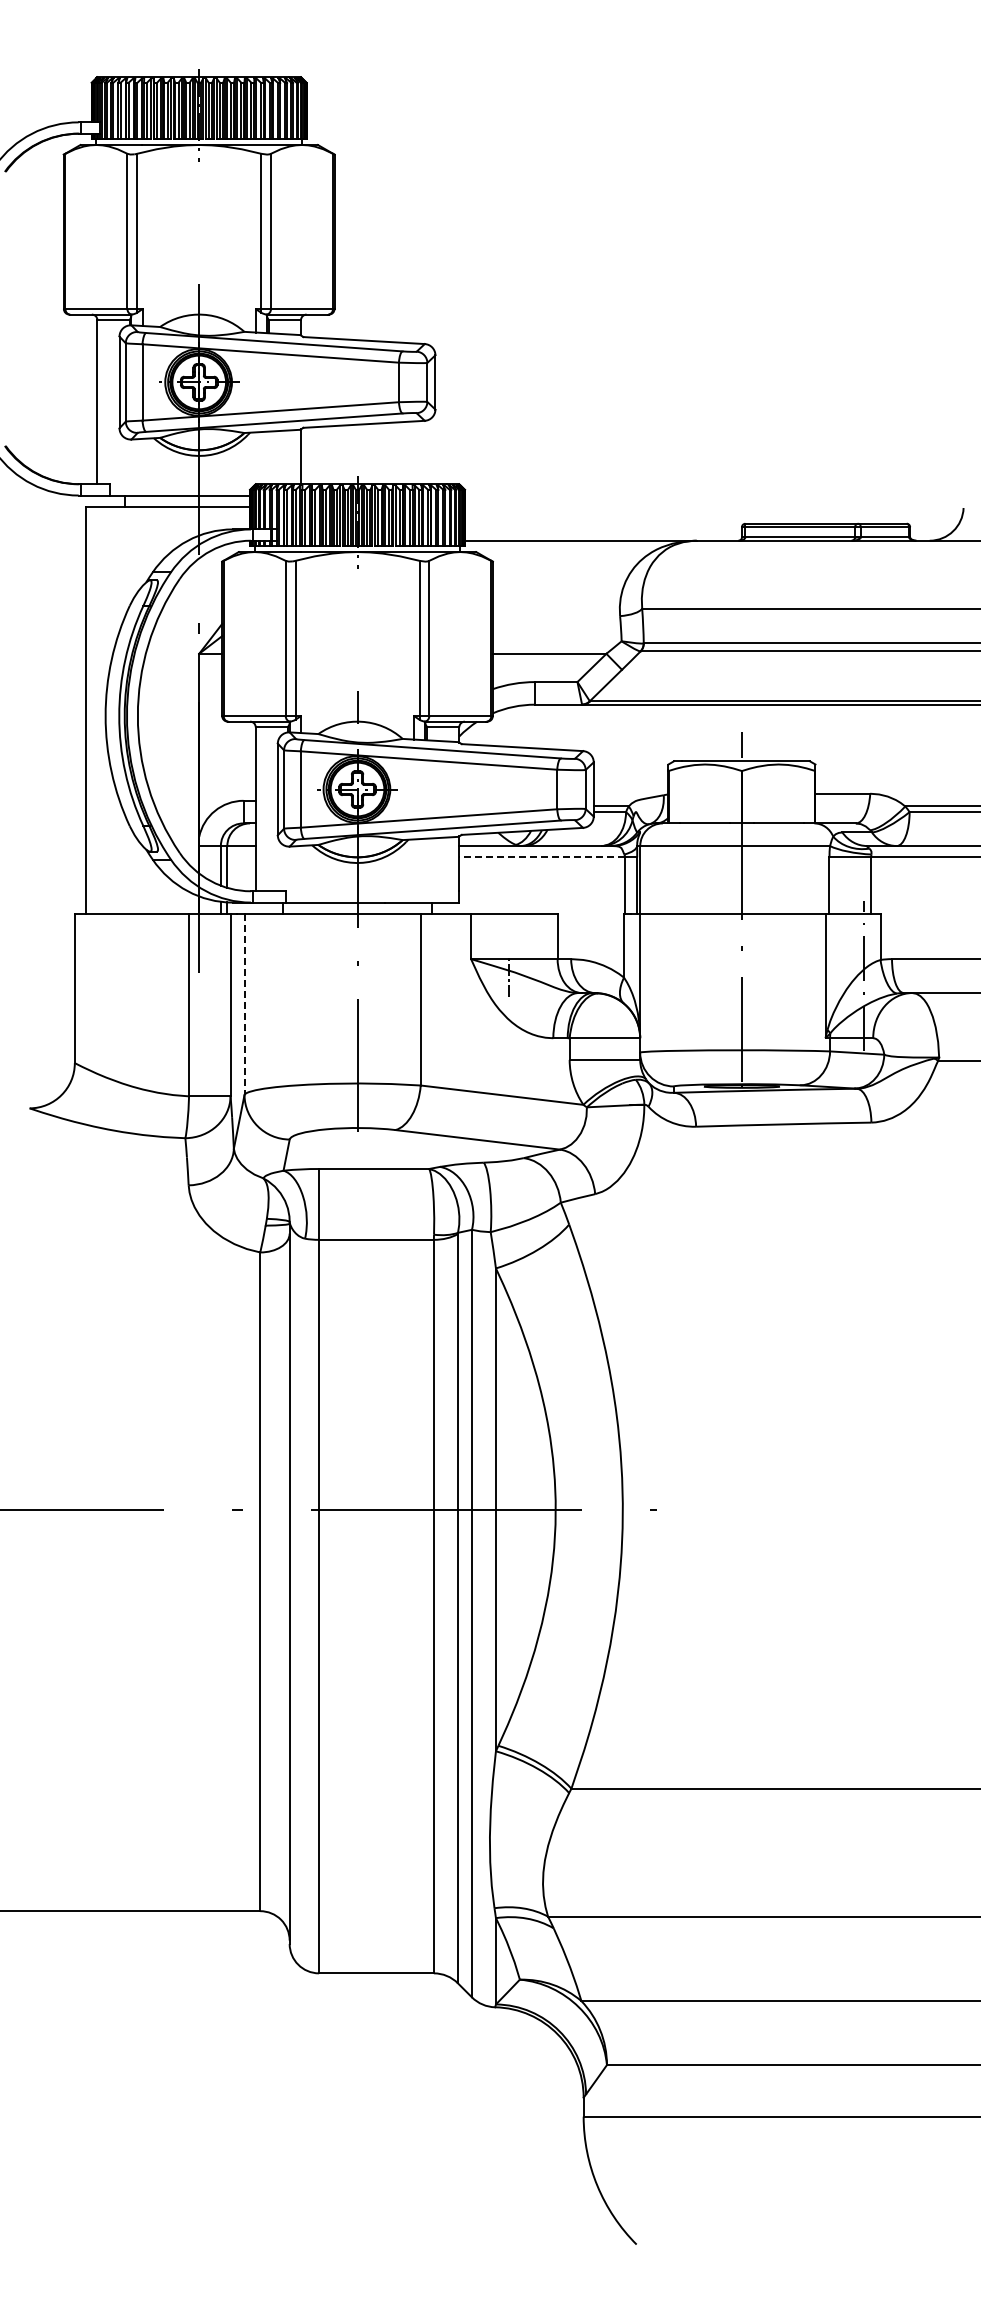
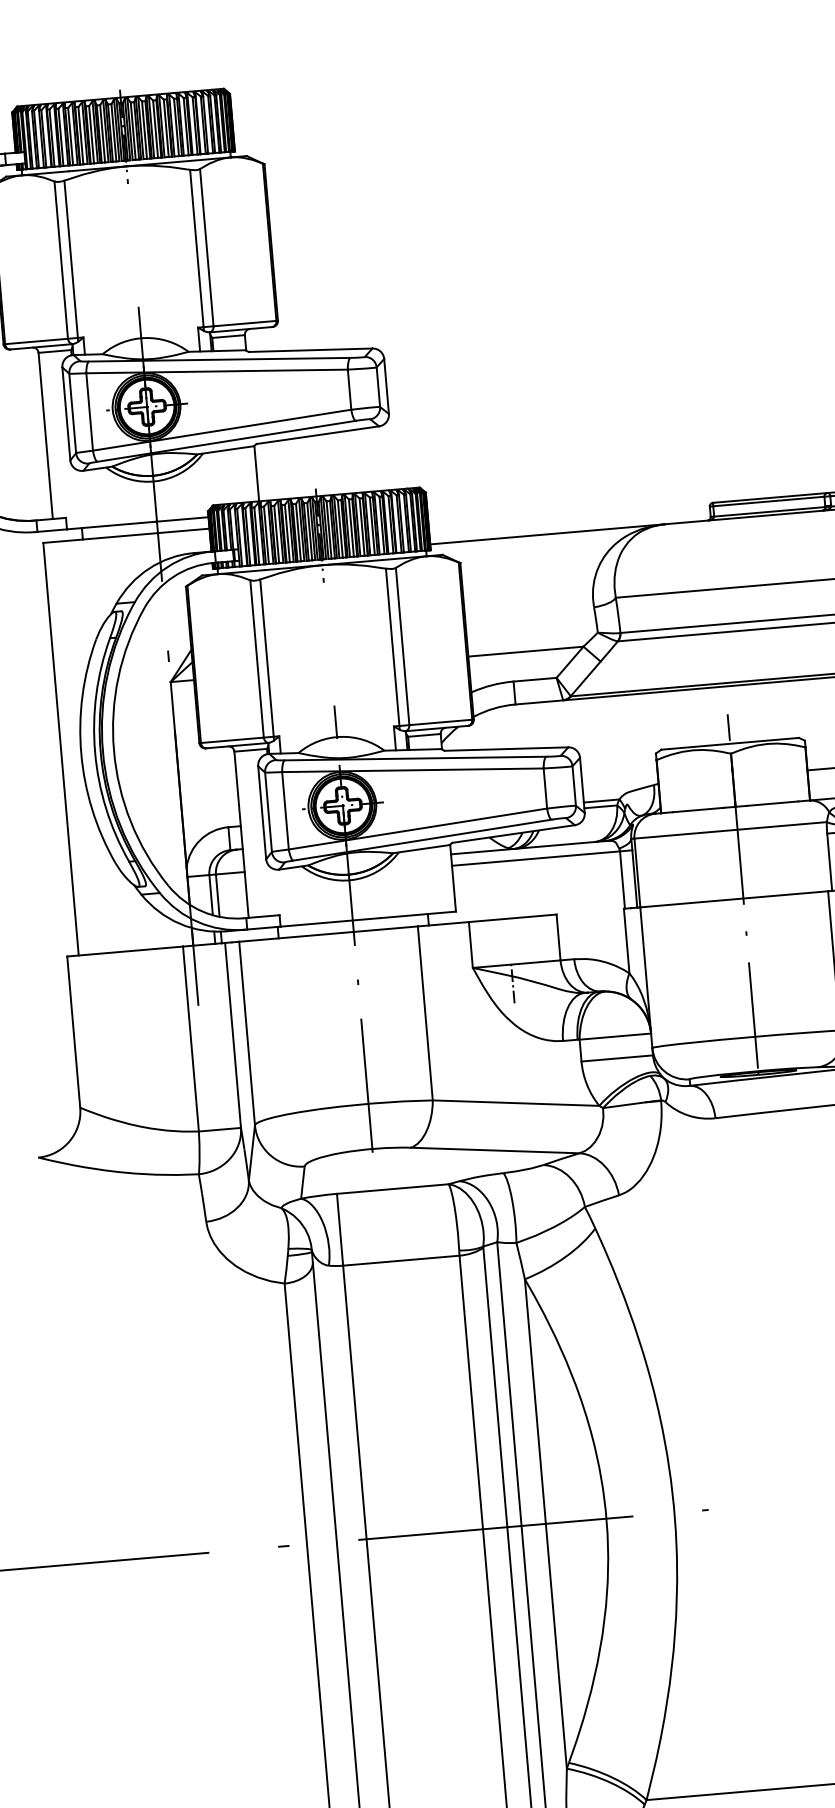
line: (542, 857) -> (536, 858), dashed -> solid
line: (244, 1004) -> (247, 1033), dashed -> solid

